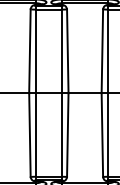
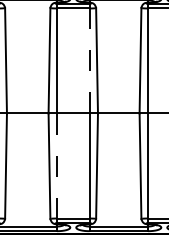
line: (61, 51) -> (89, 60), solid -> dashed
line: (36, 135) -> (57, 166), solid -> dashed

